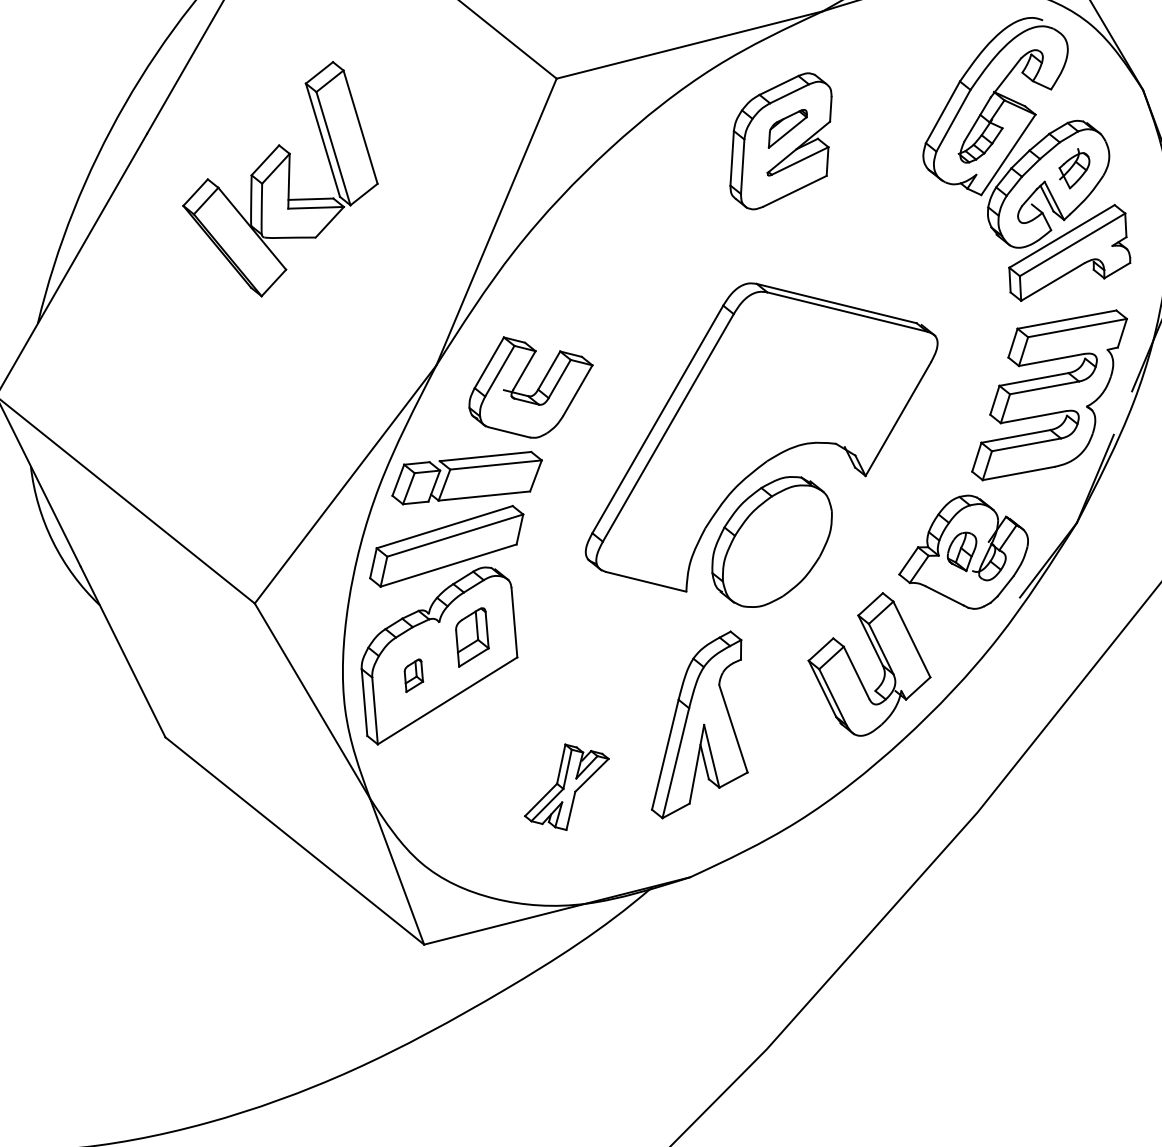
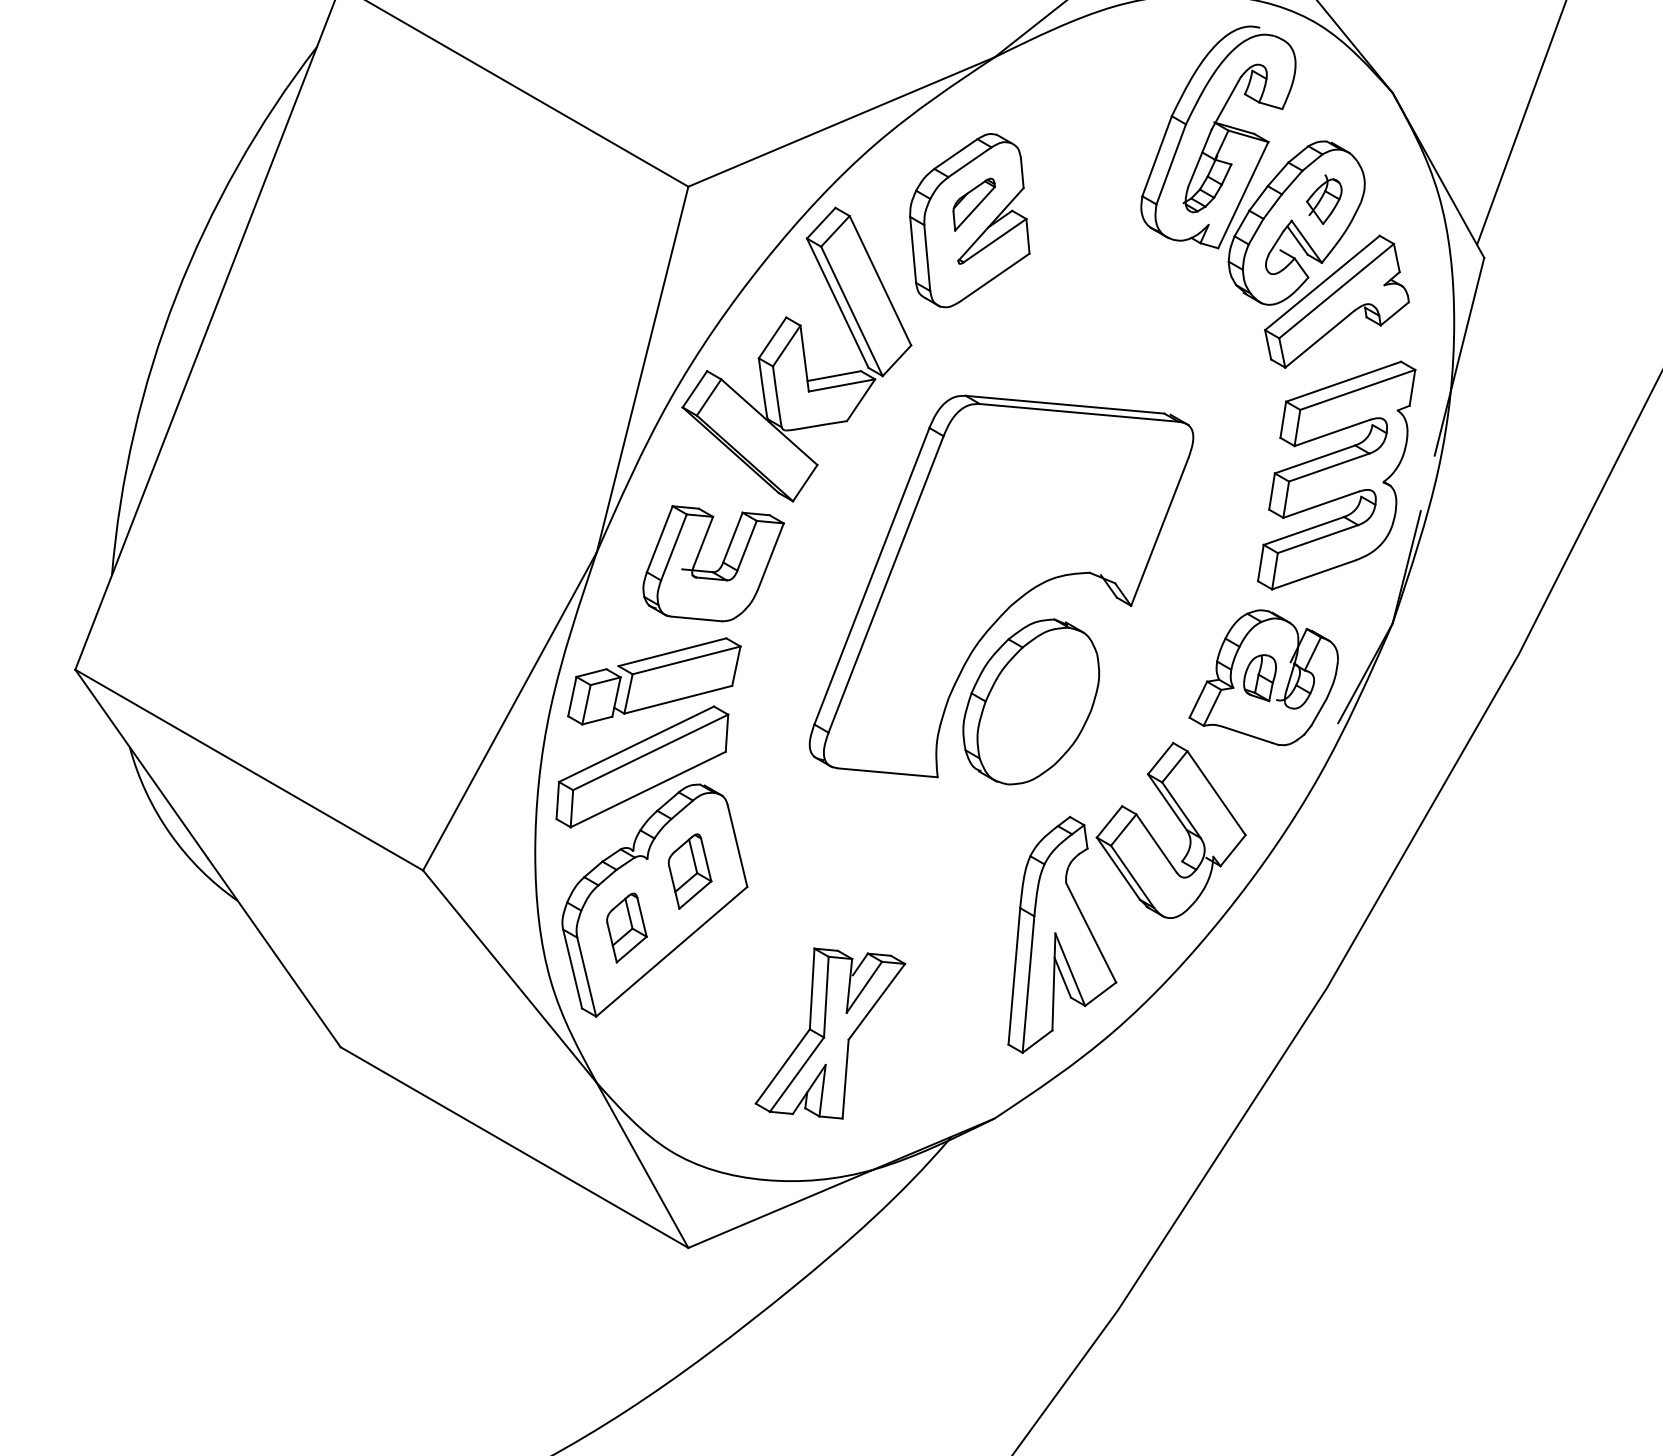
part: (282, 176) -> (796, 354), moved
part: (413, 675) -> (626, 927), size x1.67
part: (709, 726) -> (1062, 934), moved
part: (566, 787) -> (830, 1033), size x1.67

